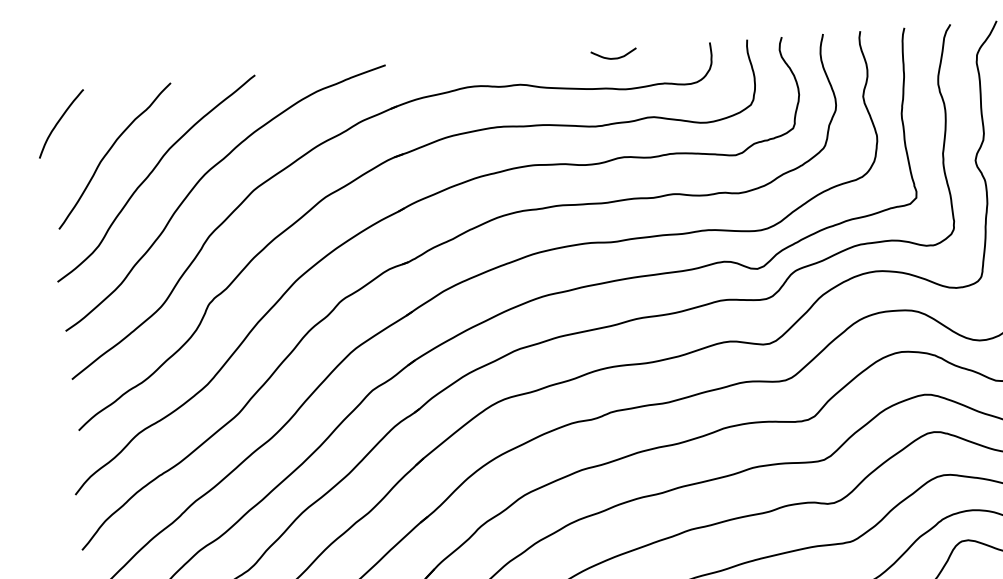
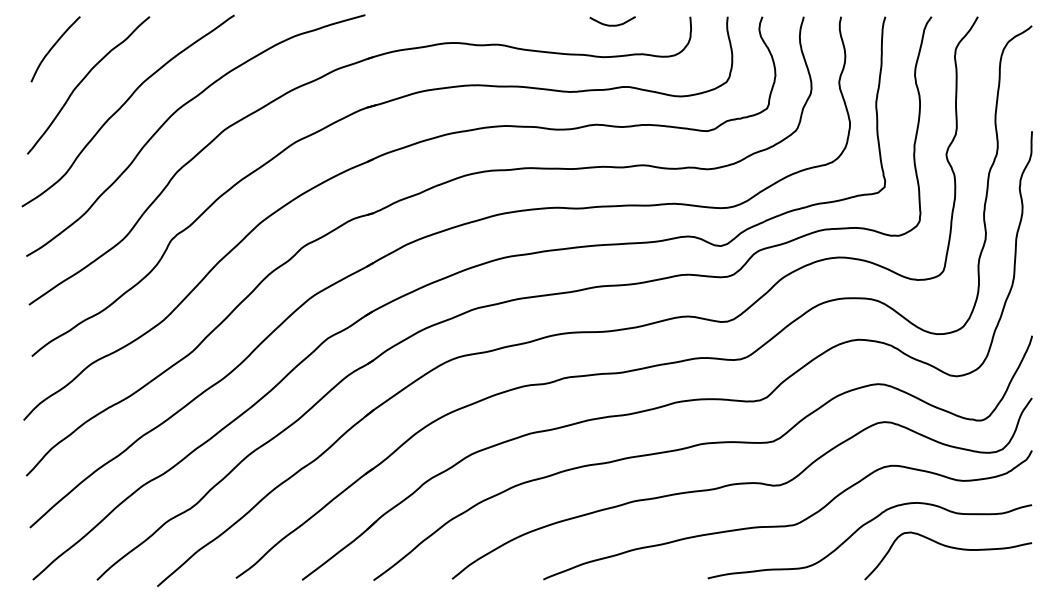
curve: (613, 57) -> (612, 24), moved
curve: (59, 122) -> (53, 47), moved

